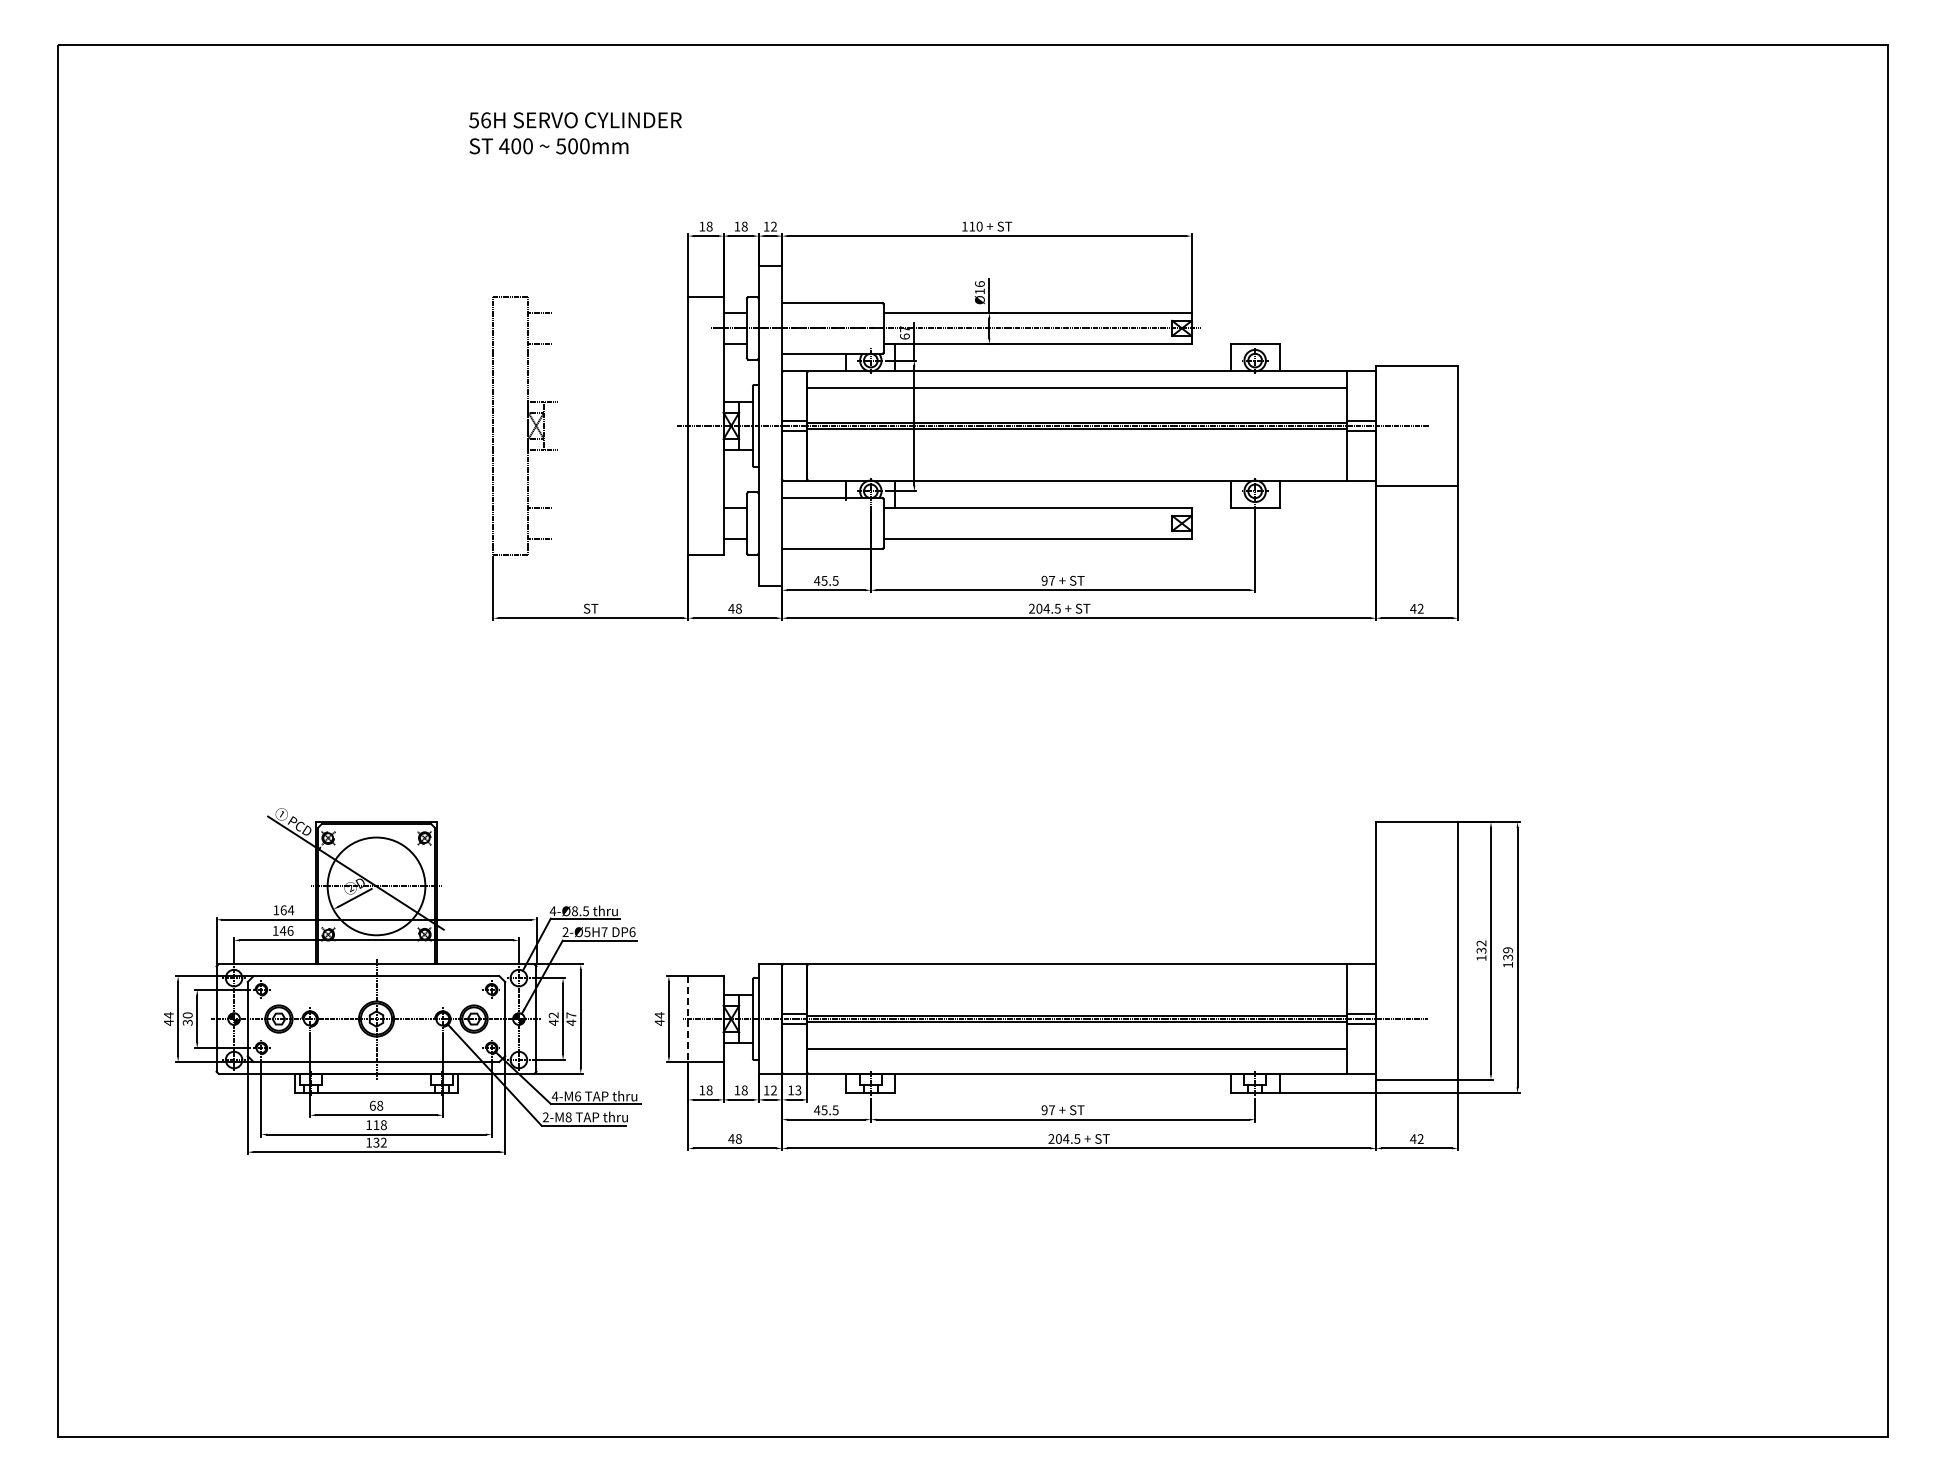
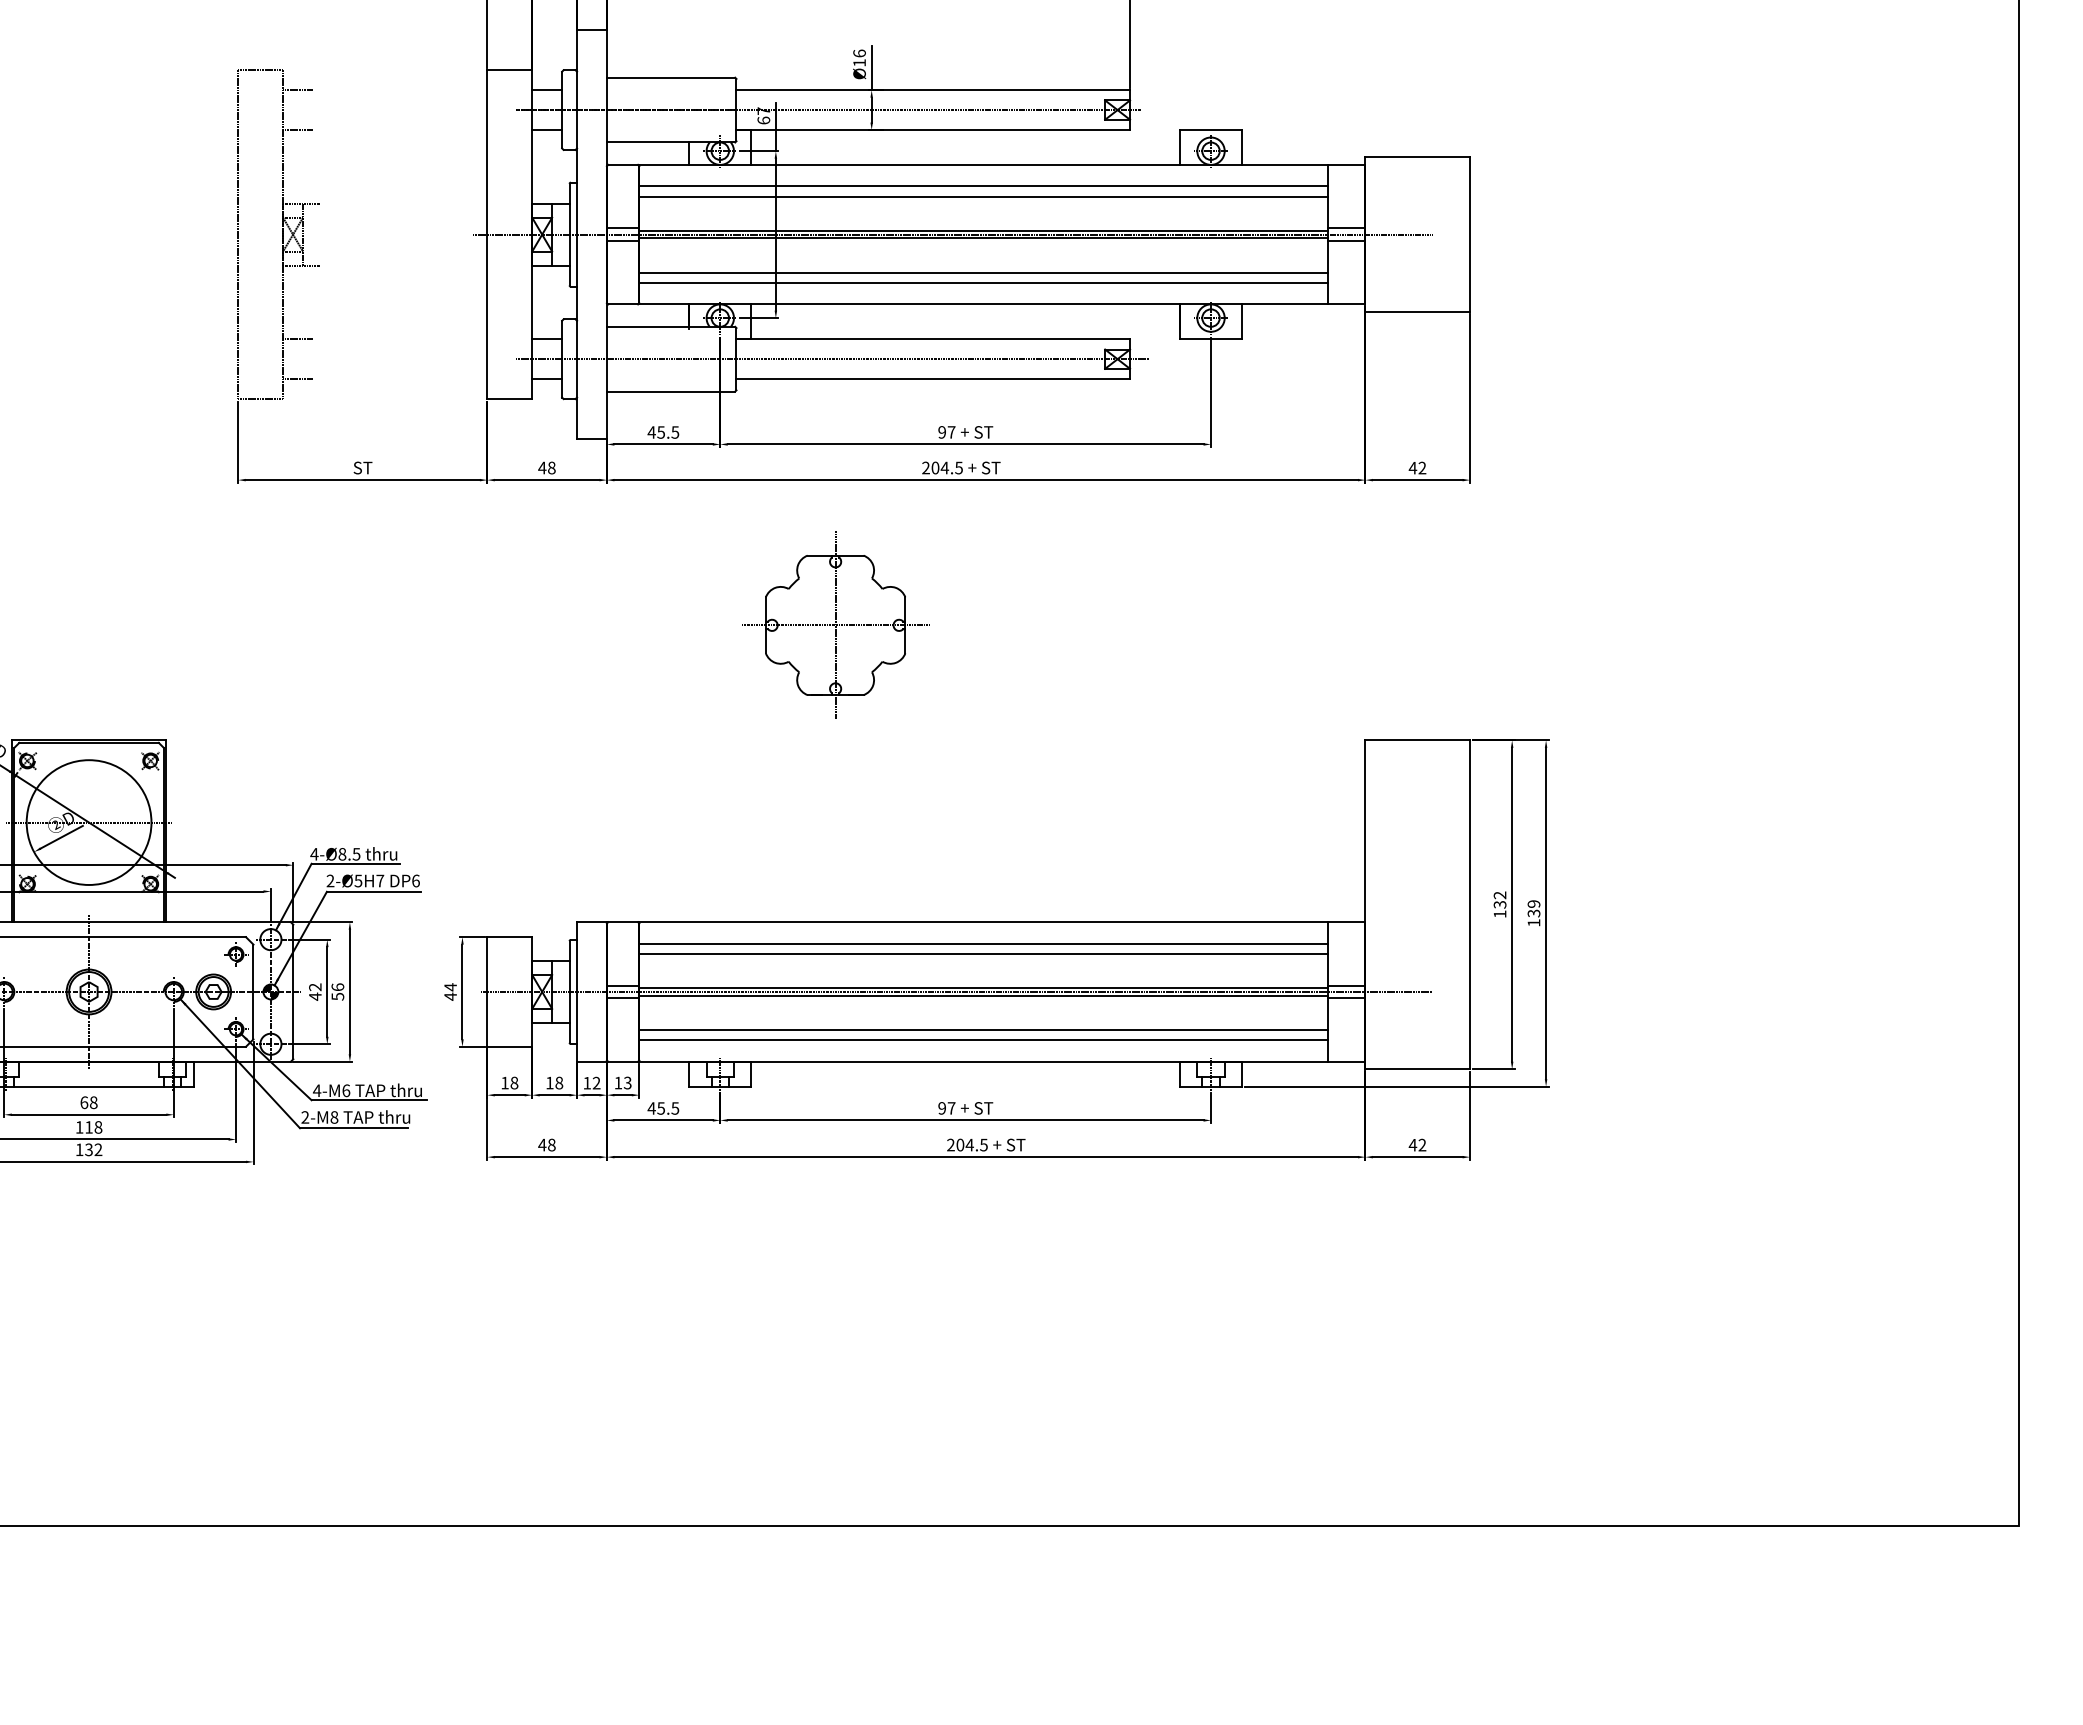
line: (1076, 396) -> (982, 197), added
line: (1076, 455) -> (982, 272), added
line: (1076, 463) -> (982, 282), added
line: (958, 523) -> (832, 359), added
part: (961, 731) -> (836, 624), added
line: (1076, 981) -> (982, 943), added
line: (1076, 989) -> (982, 954), added
text: (571, 1019) -> (338, 992), 47 -> 56
line: (688, 1019) -> (487, 992), dashed -> solid
line: (1076, 1056) -> (982, 1039), added

